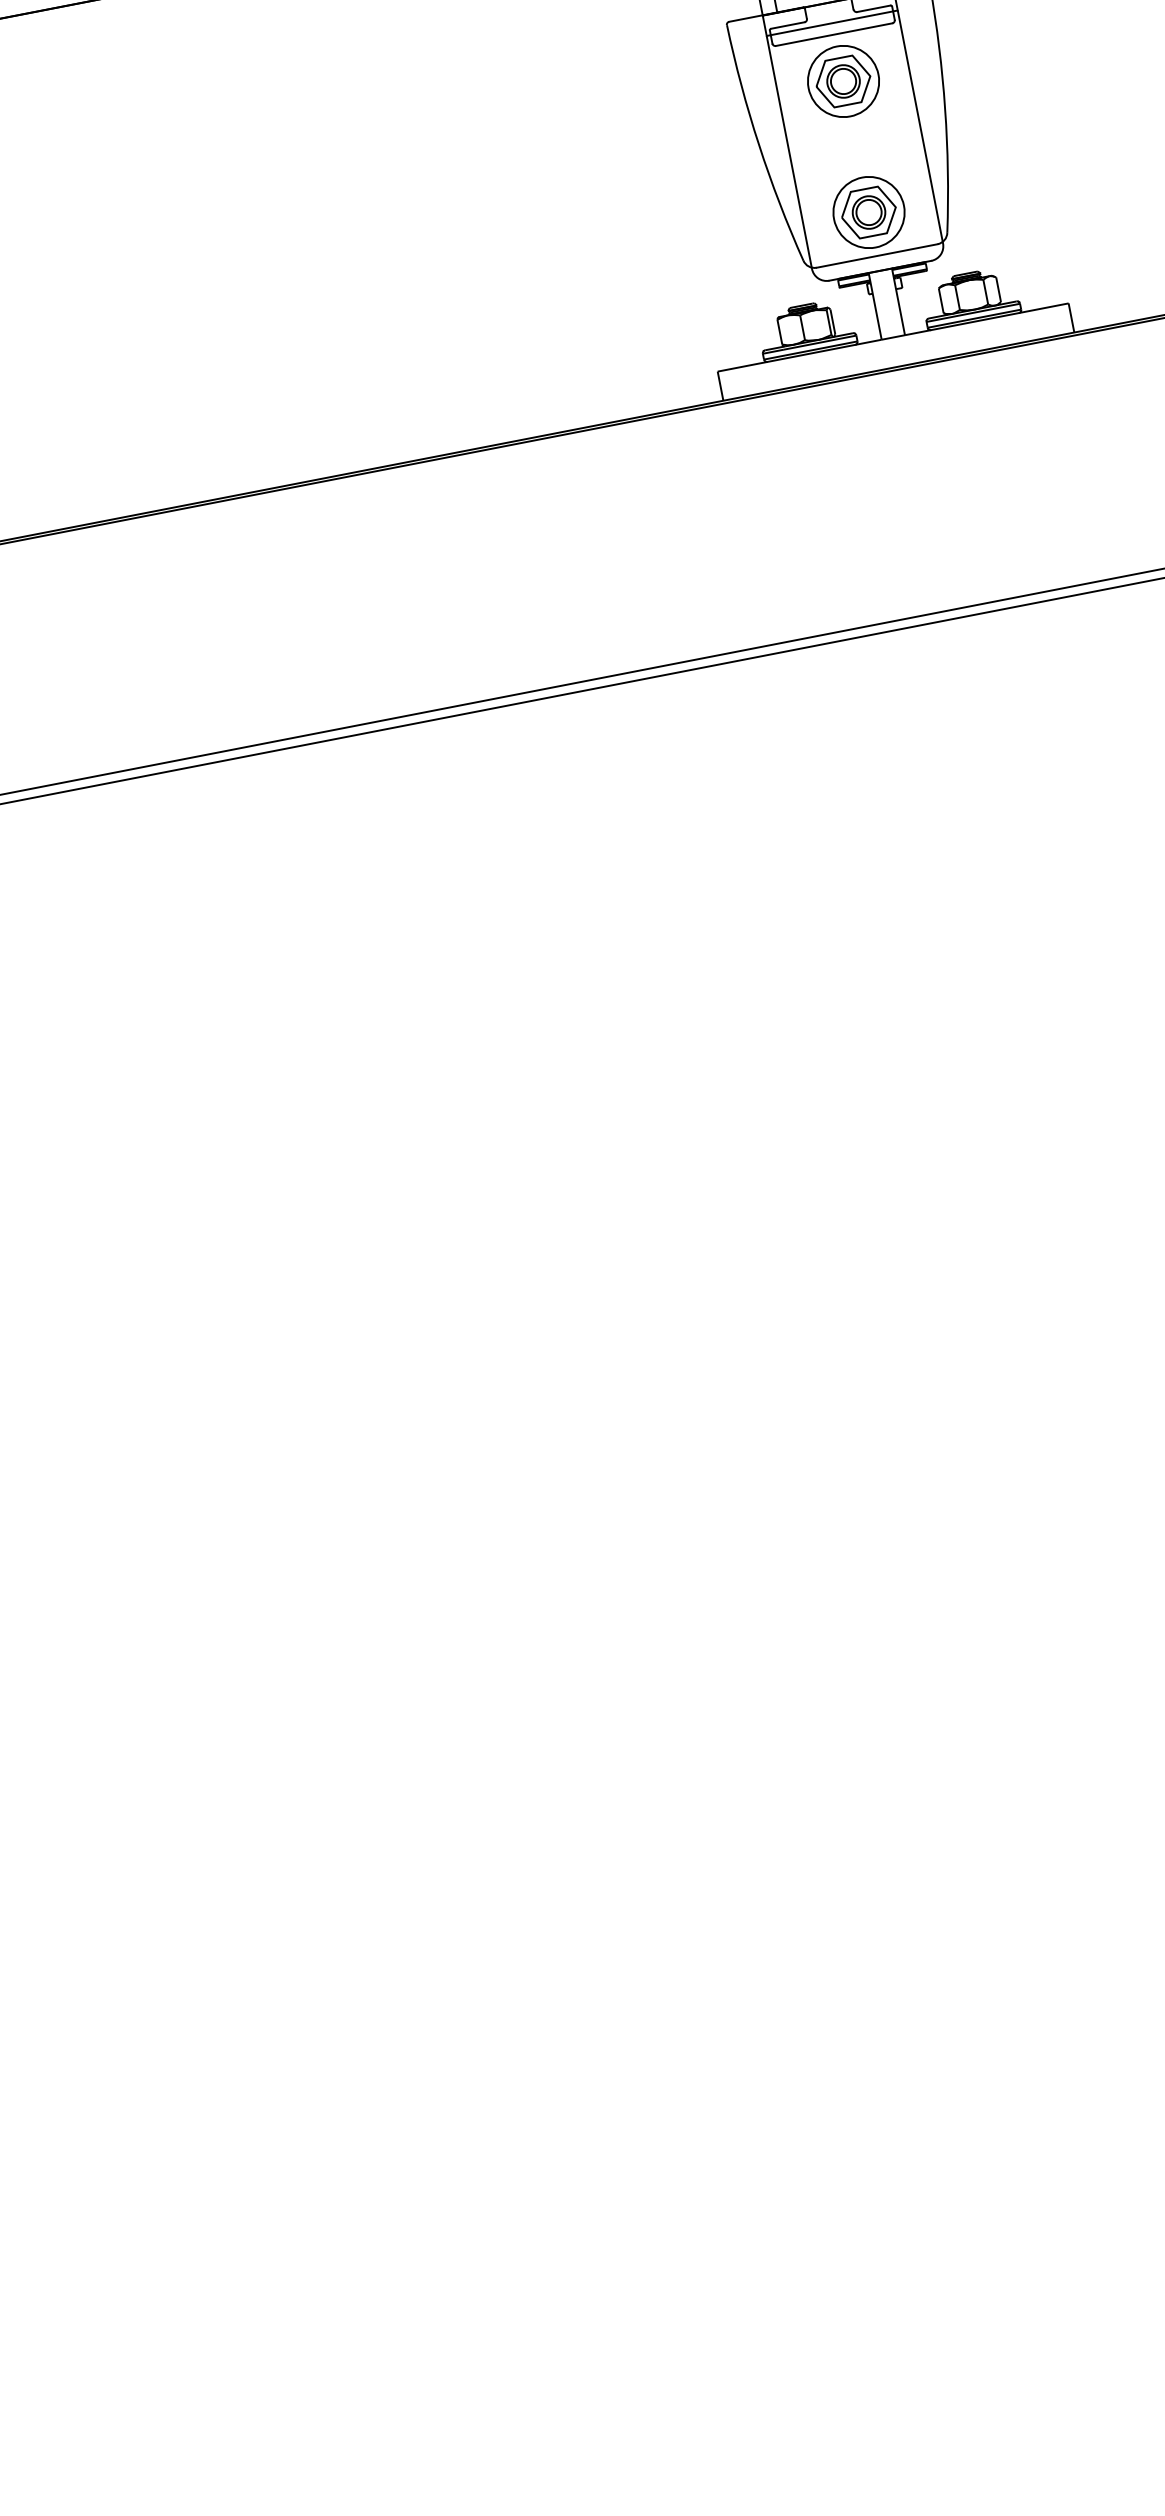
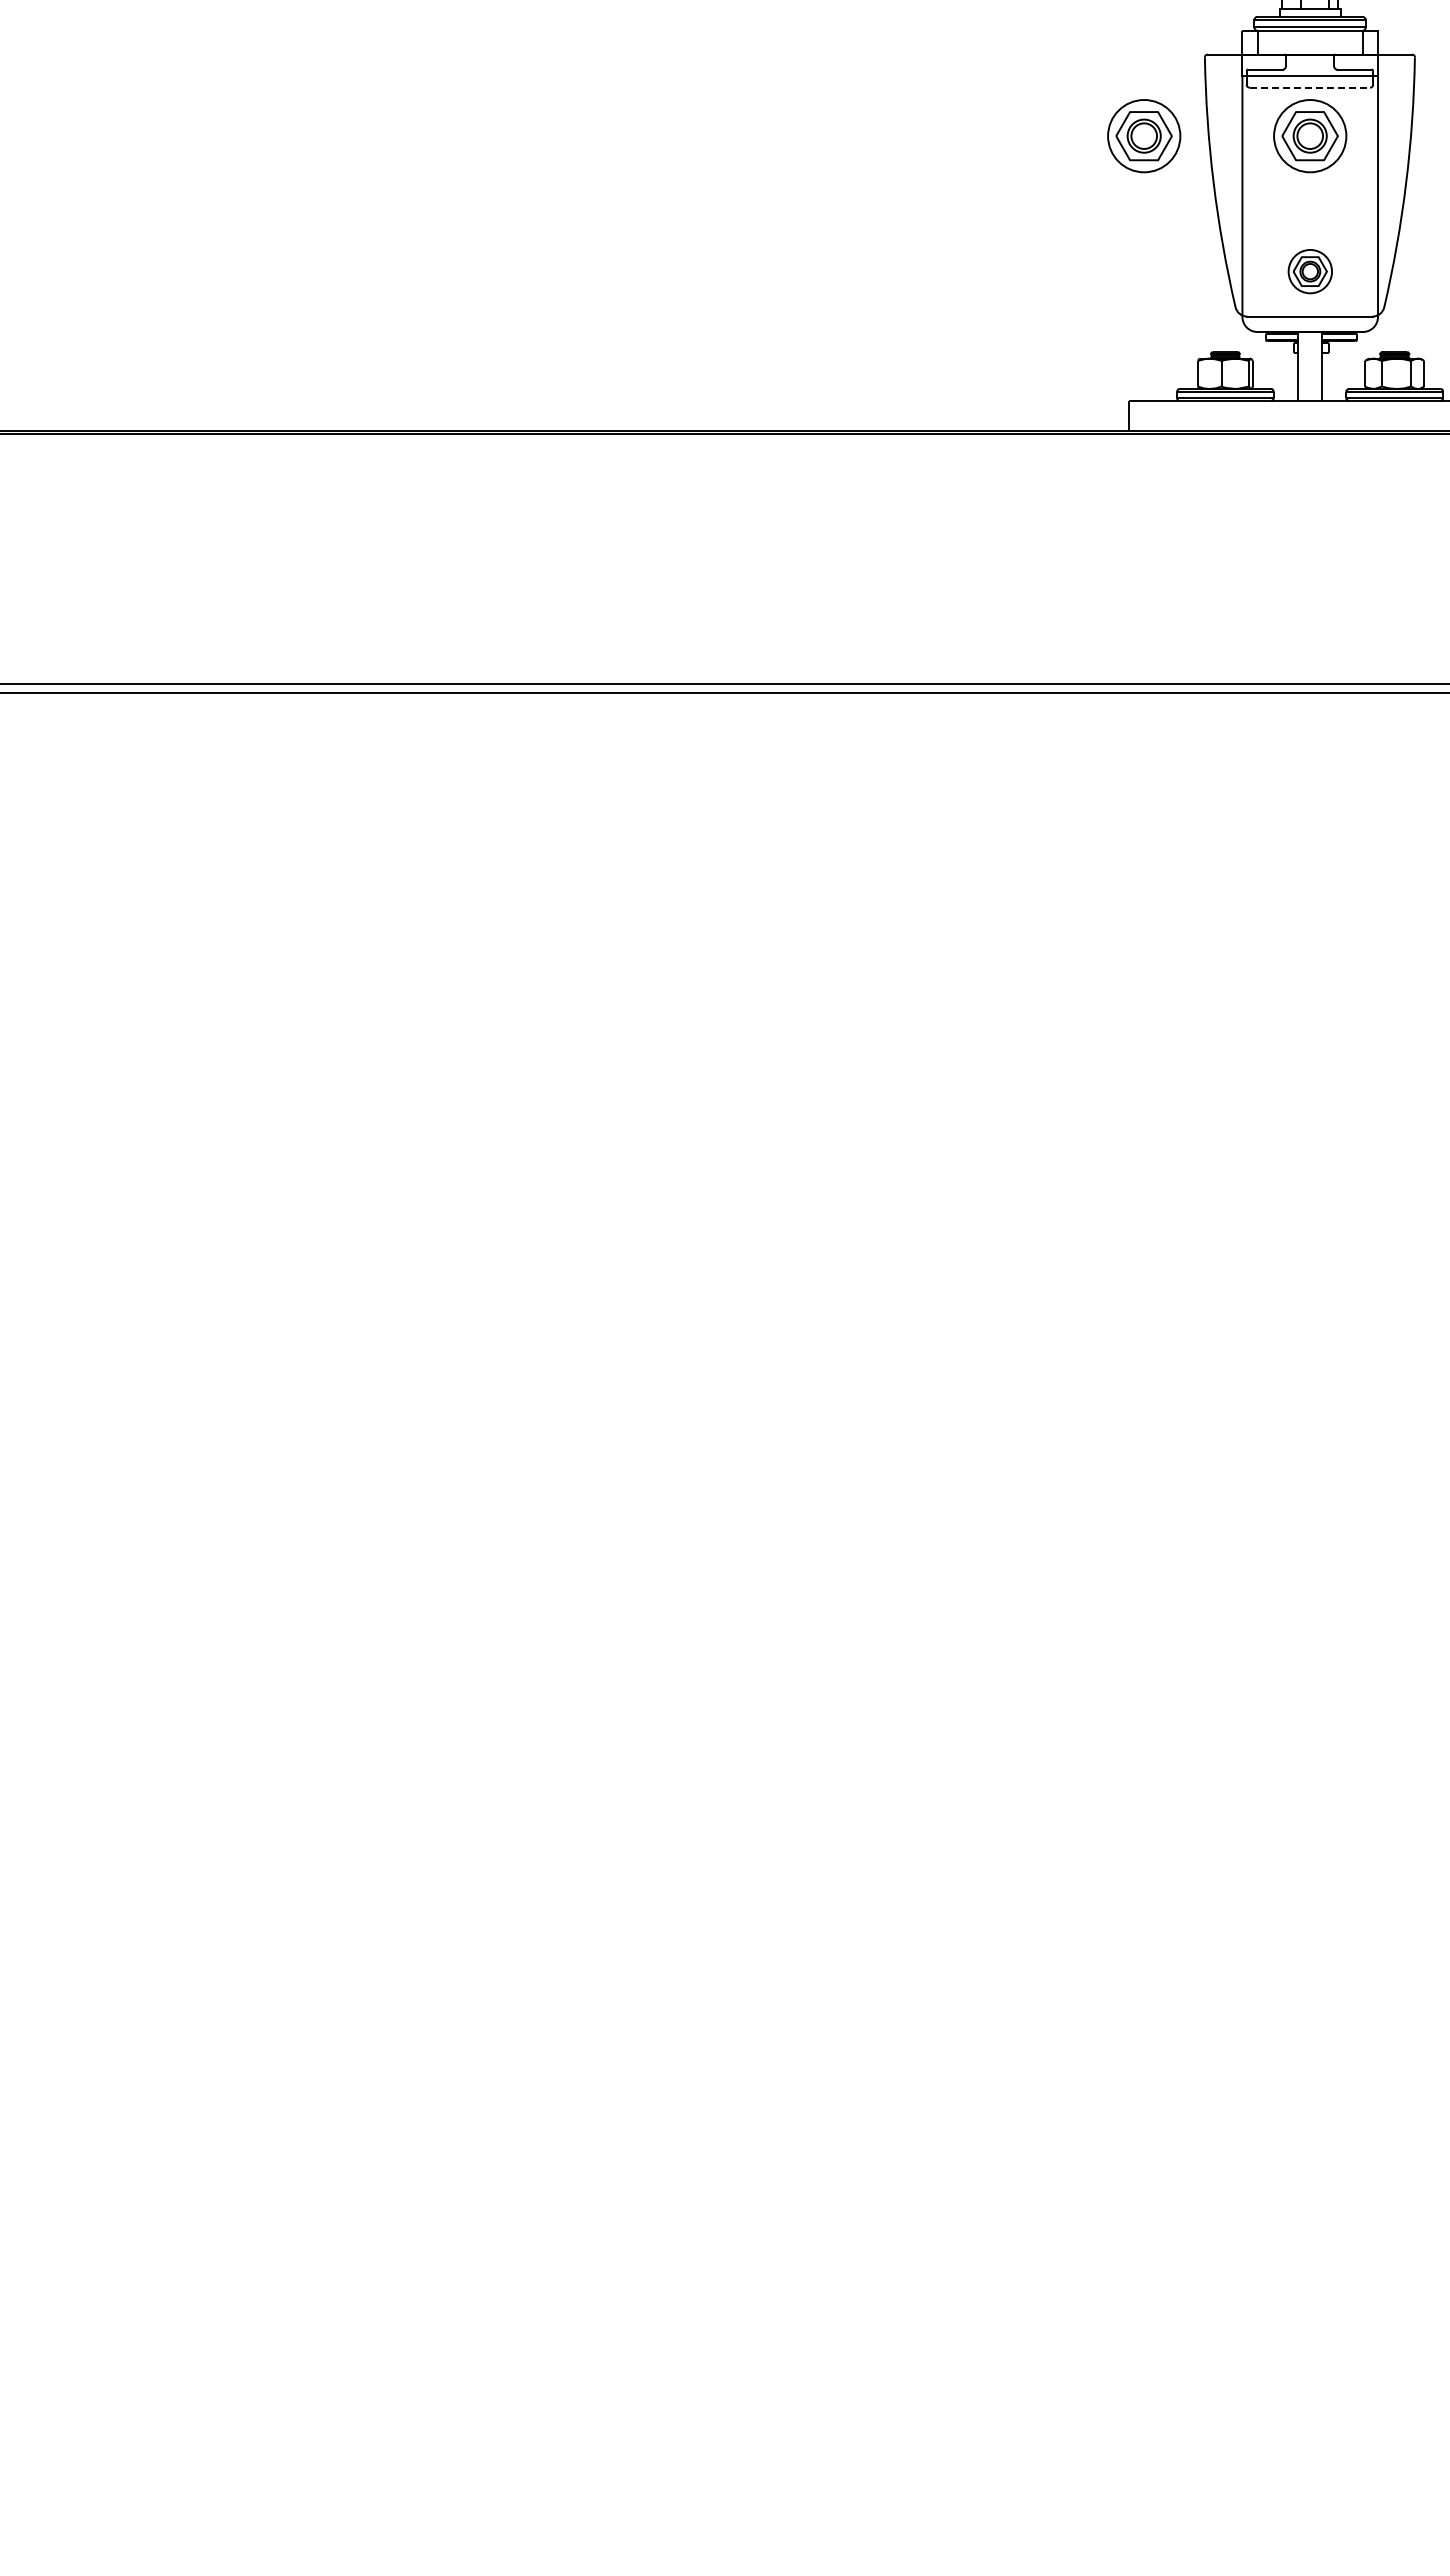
line: (834, 34) -> (1310, 87), solid -> dashed
part: (683, 112) -> (1144, 136), added
part: (869, 212) -> (1310, 271), size x0.6

